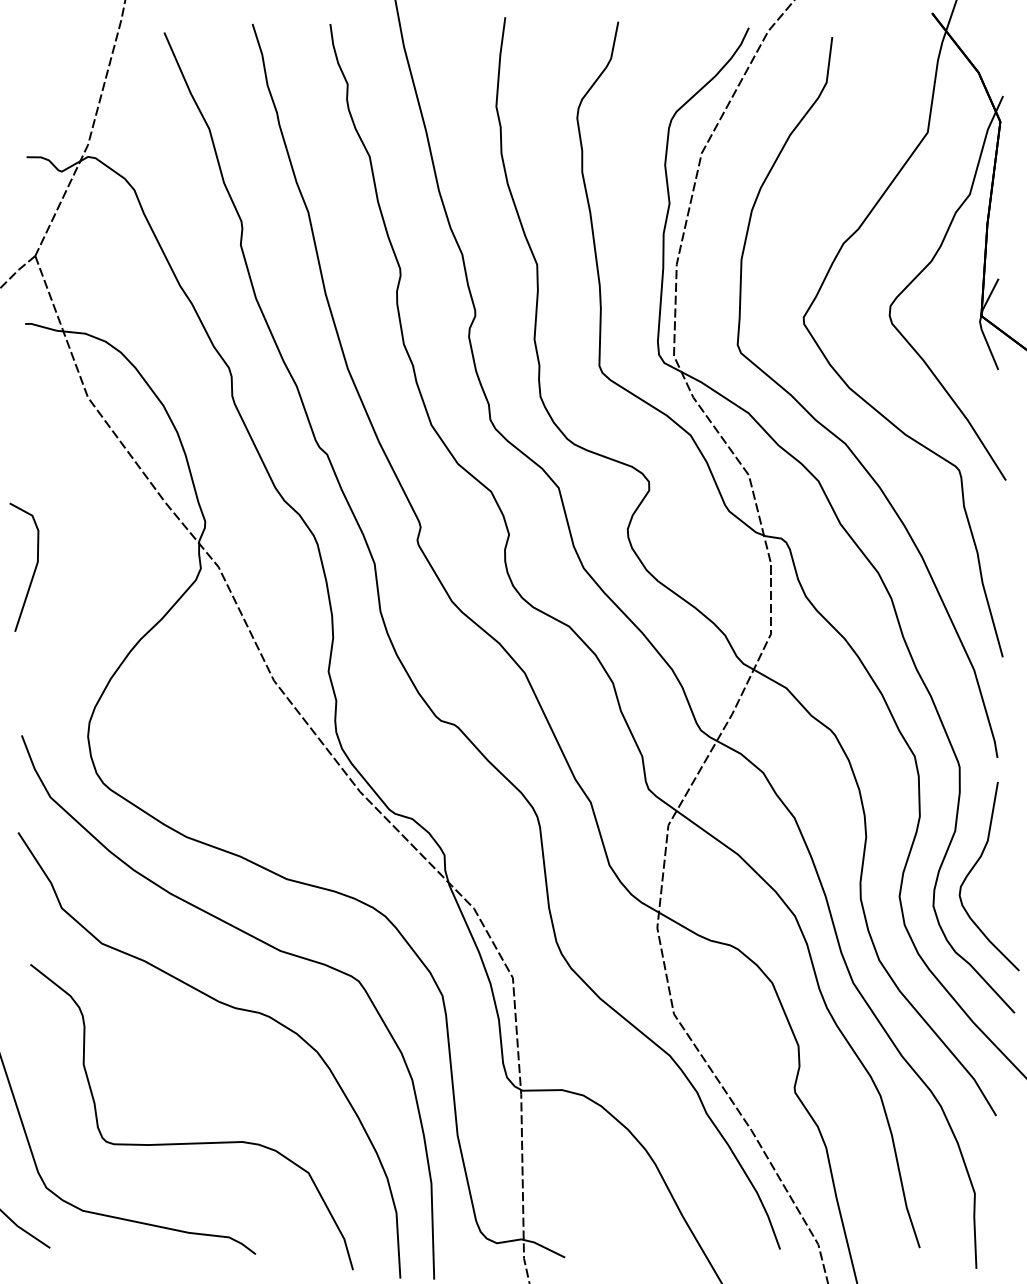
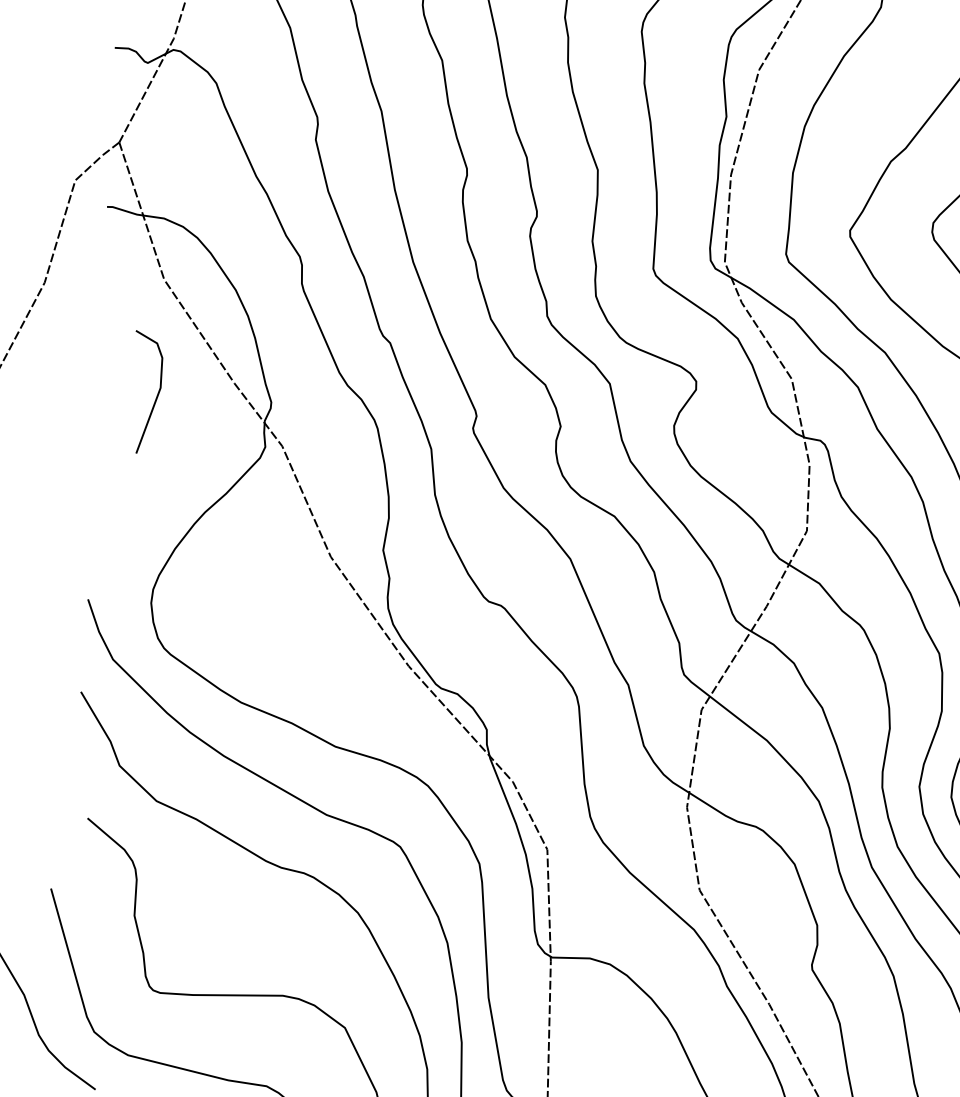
line: (34, 568) -> (157, 393), moved

